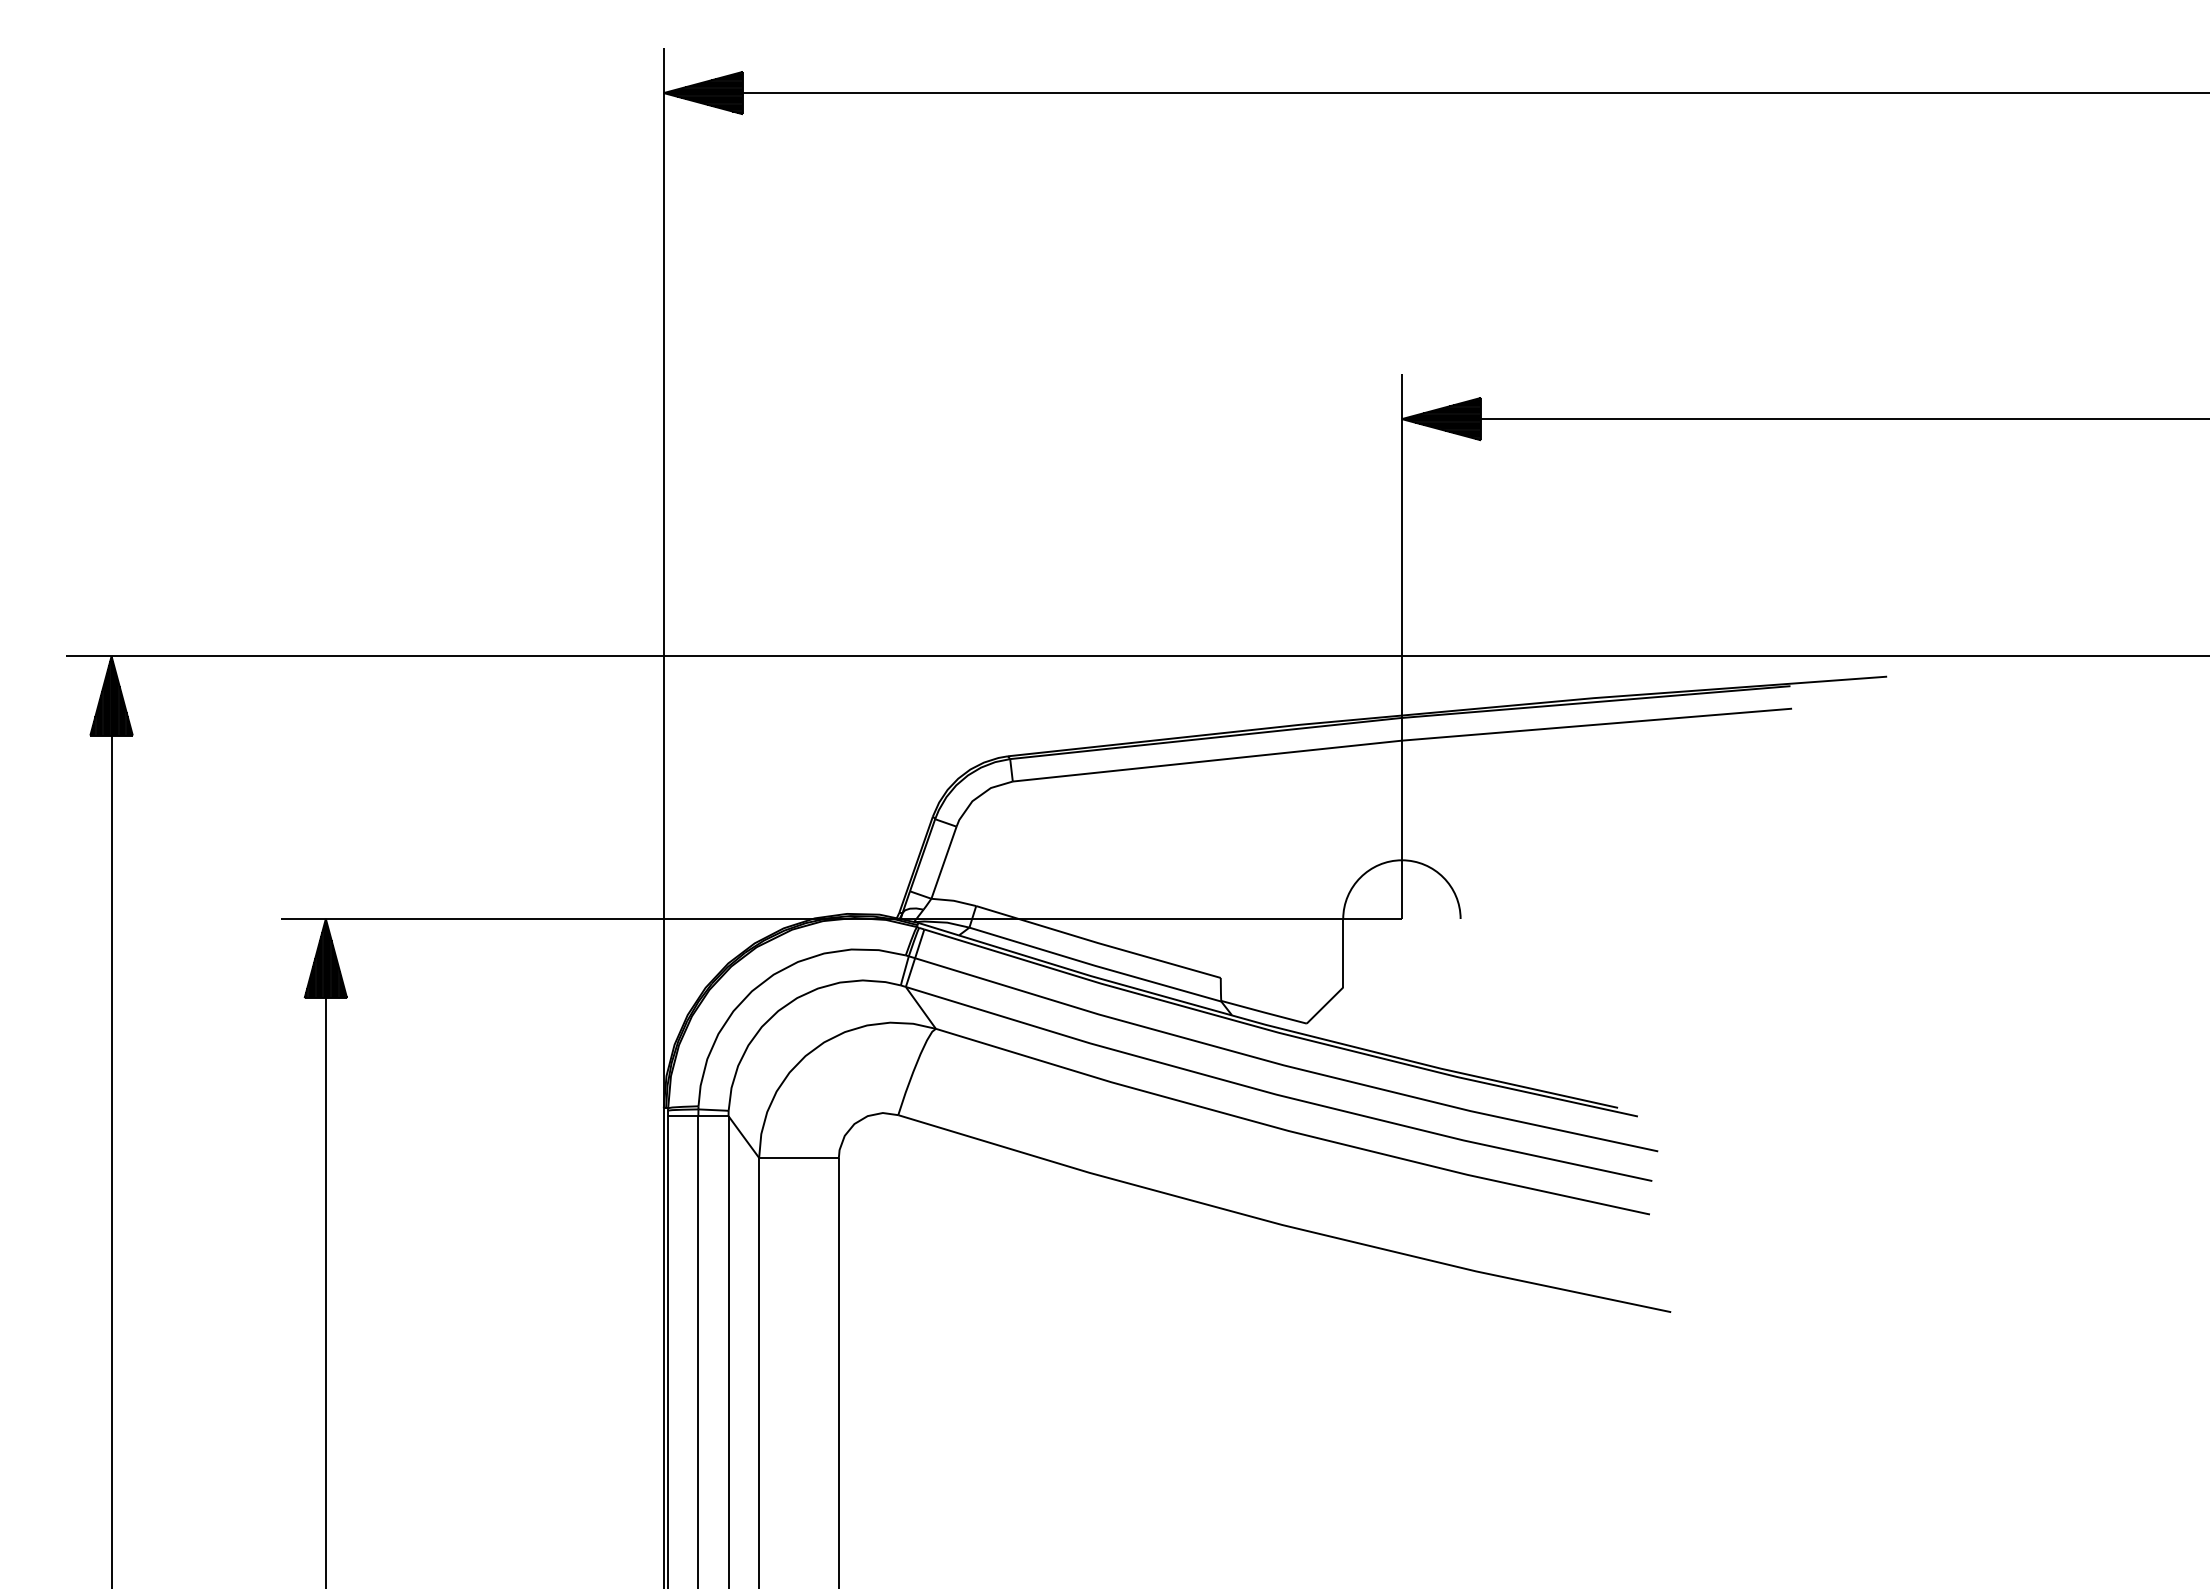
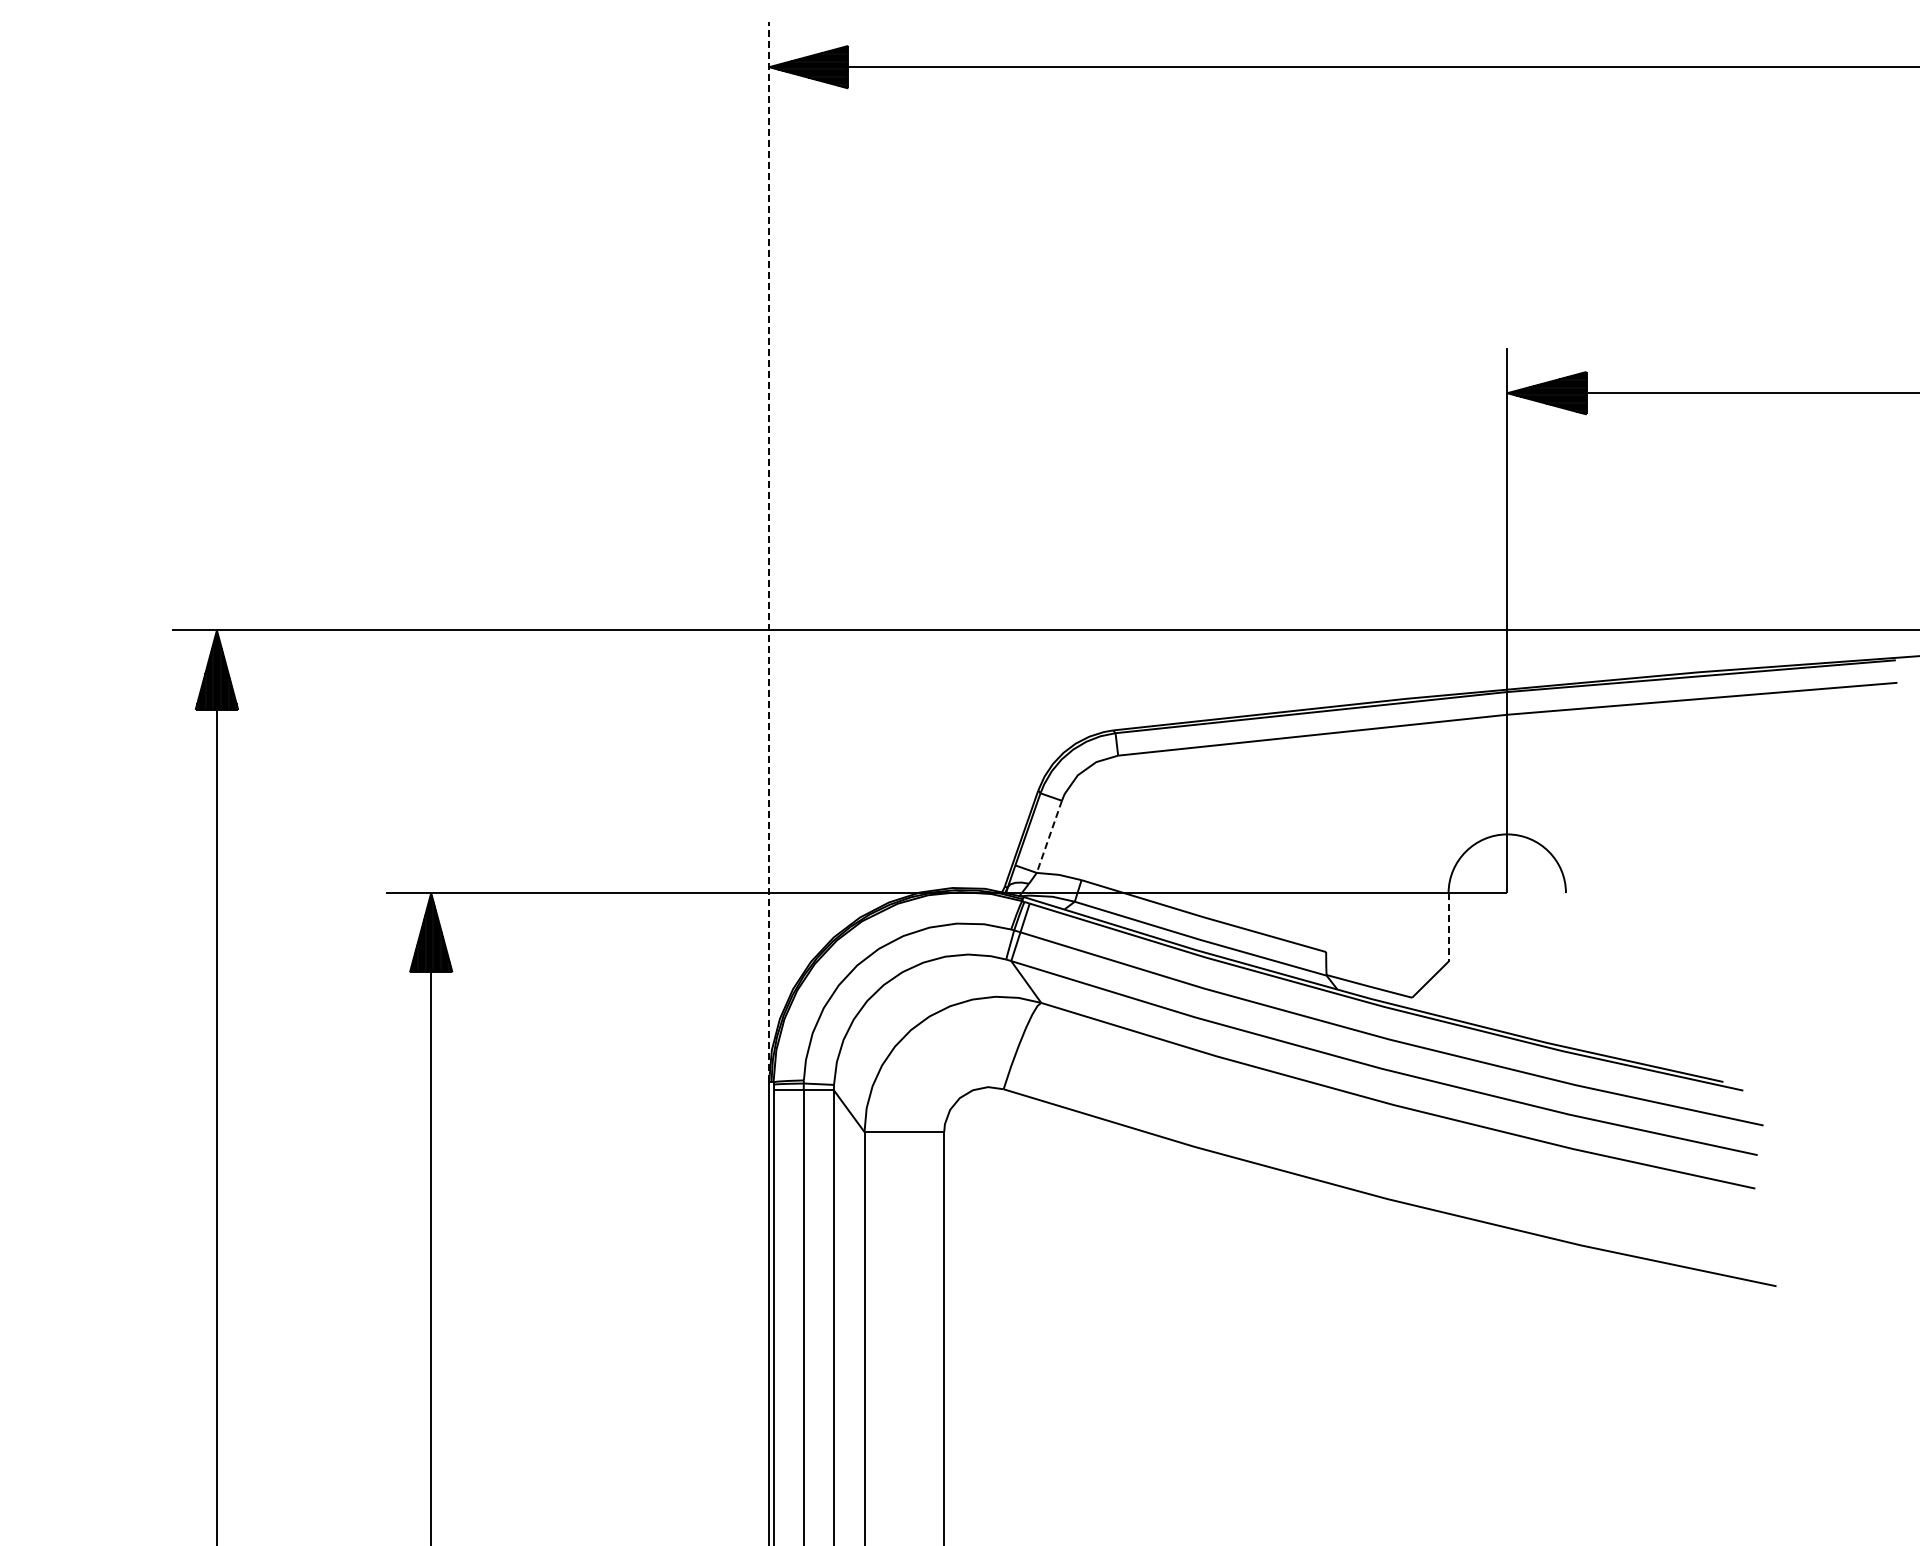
line: (663, 577) -> (768, 551), solid -> dashed
line: (943, 863) -> (1048, 837), solid -> dashed
line: (1343, 953) -> (1448, 927), solid -> dashed

